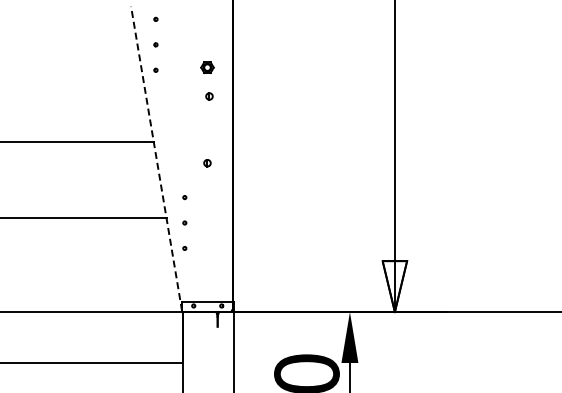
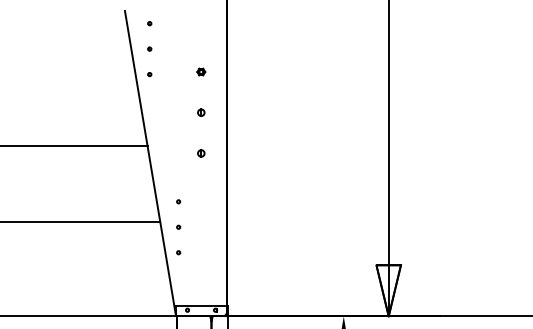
part: (207, 67) -> (201, 71), size x0.62
part: (209, 96) -> (201, 112), moved
line: (156, 158) -> (150, 162), dashed -> solid
part: (207, 163) -> (201, 153), moved

